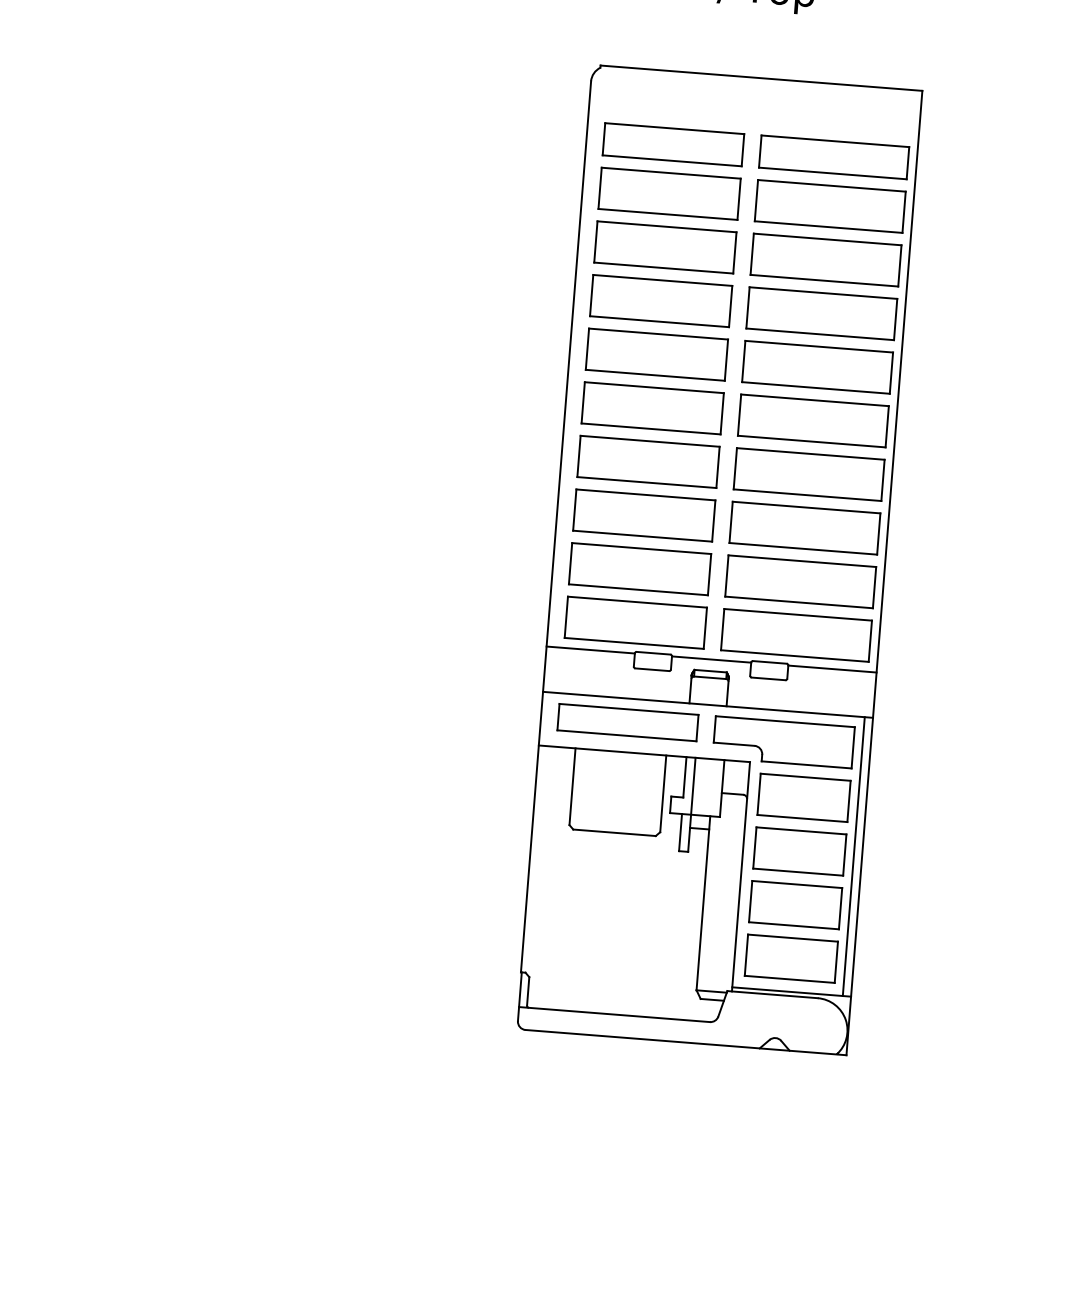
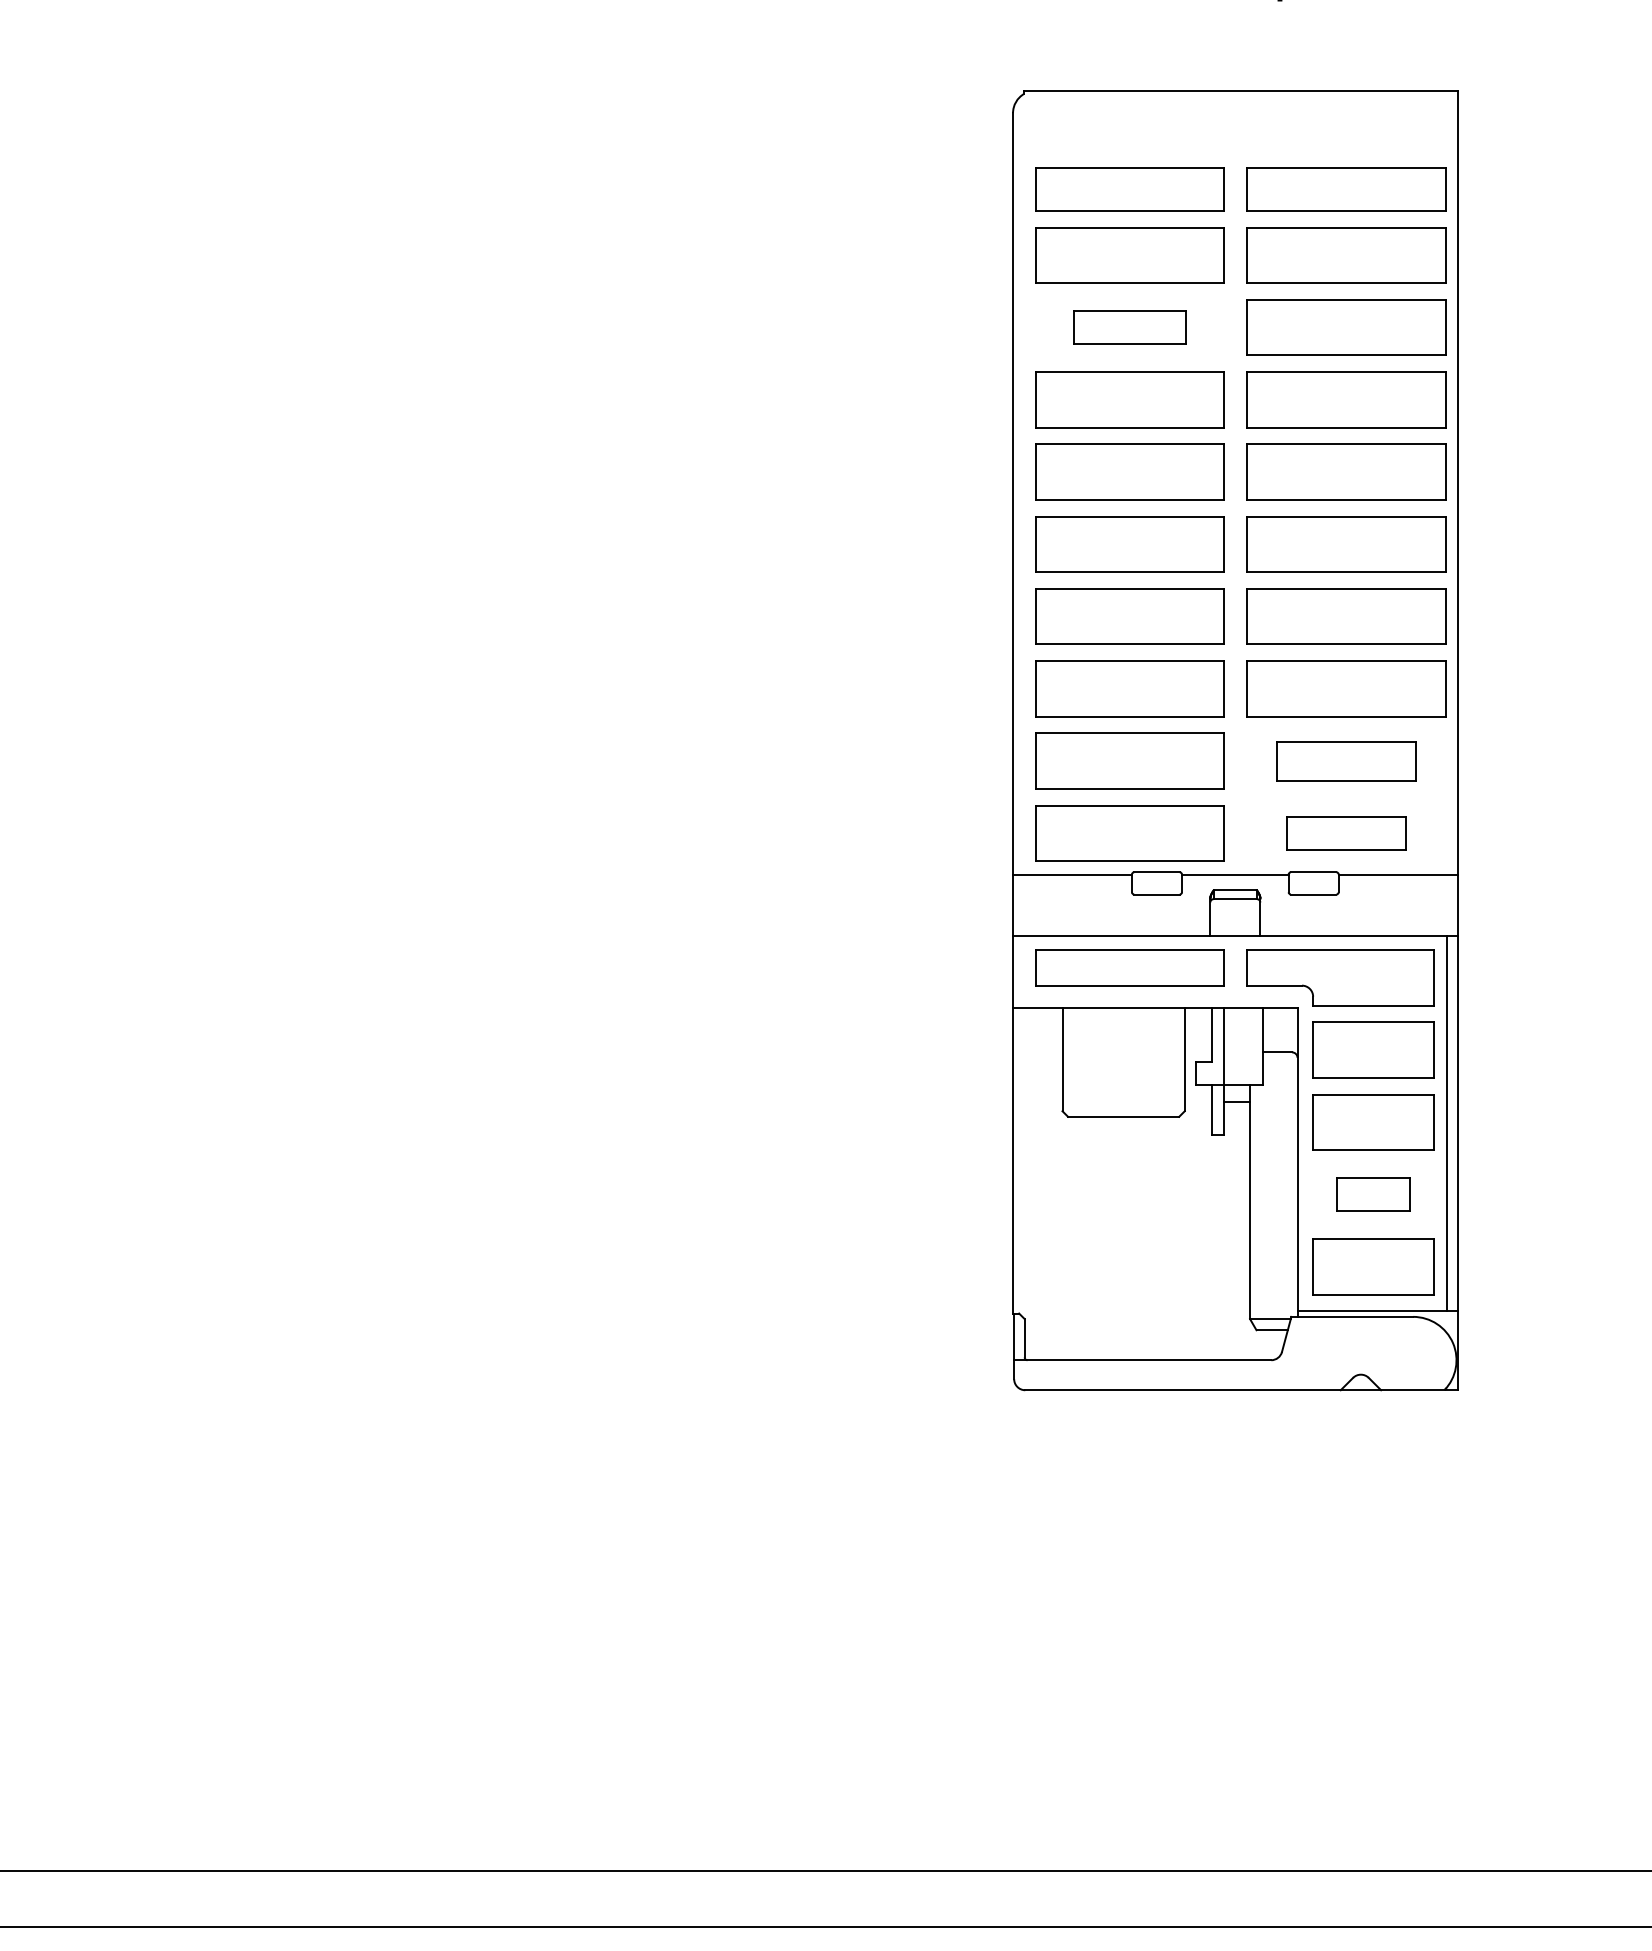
part: (665, 247) -> (1129, 327), size x0.6
part: (800, 581) -> (1346, 760), size x0.7
part: (796, 635) -> (1346, 833), size x0.6
part: (795, 905) -> (1373, 1194), size x0.6

